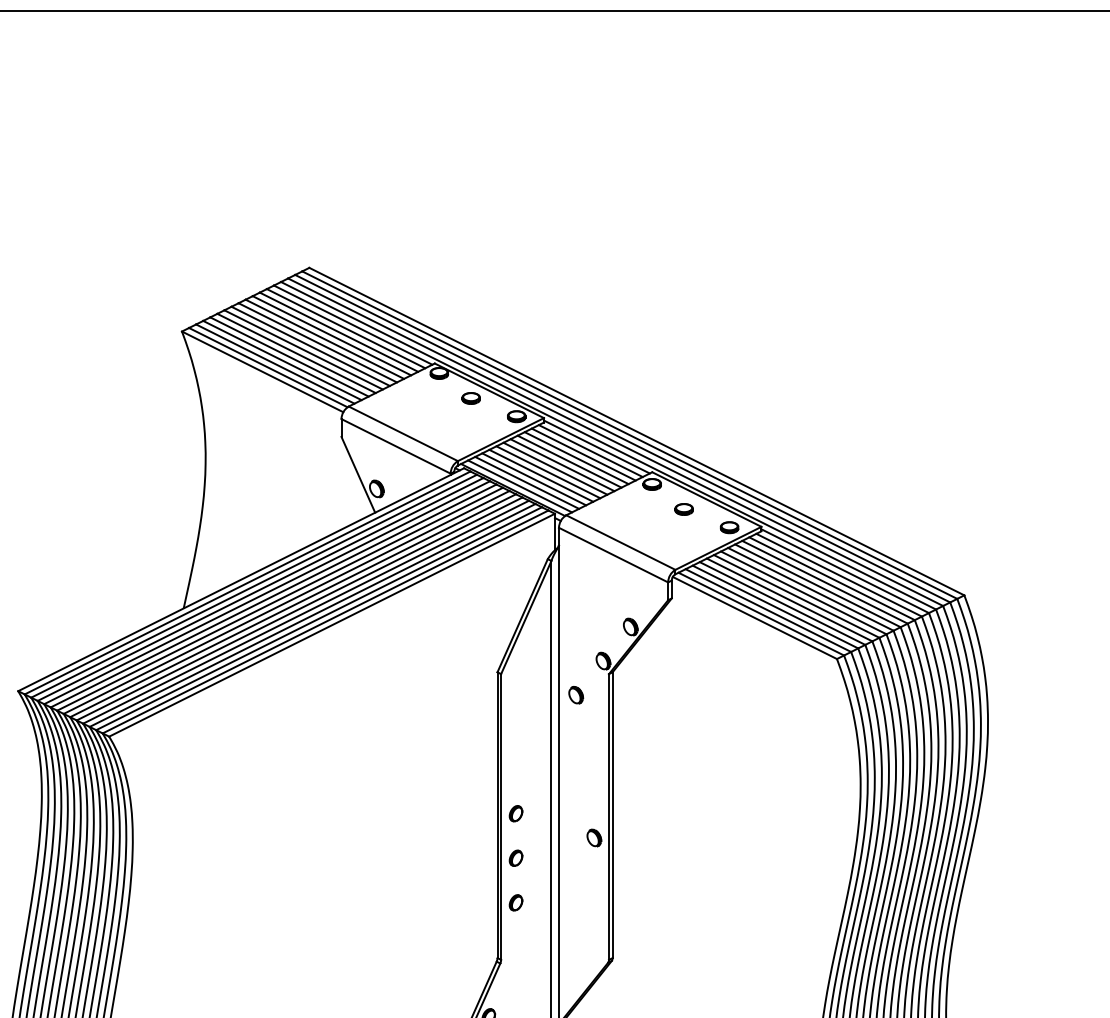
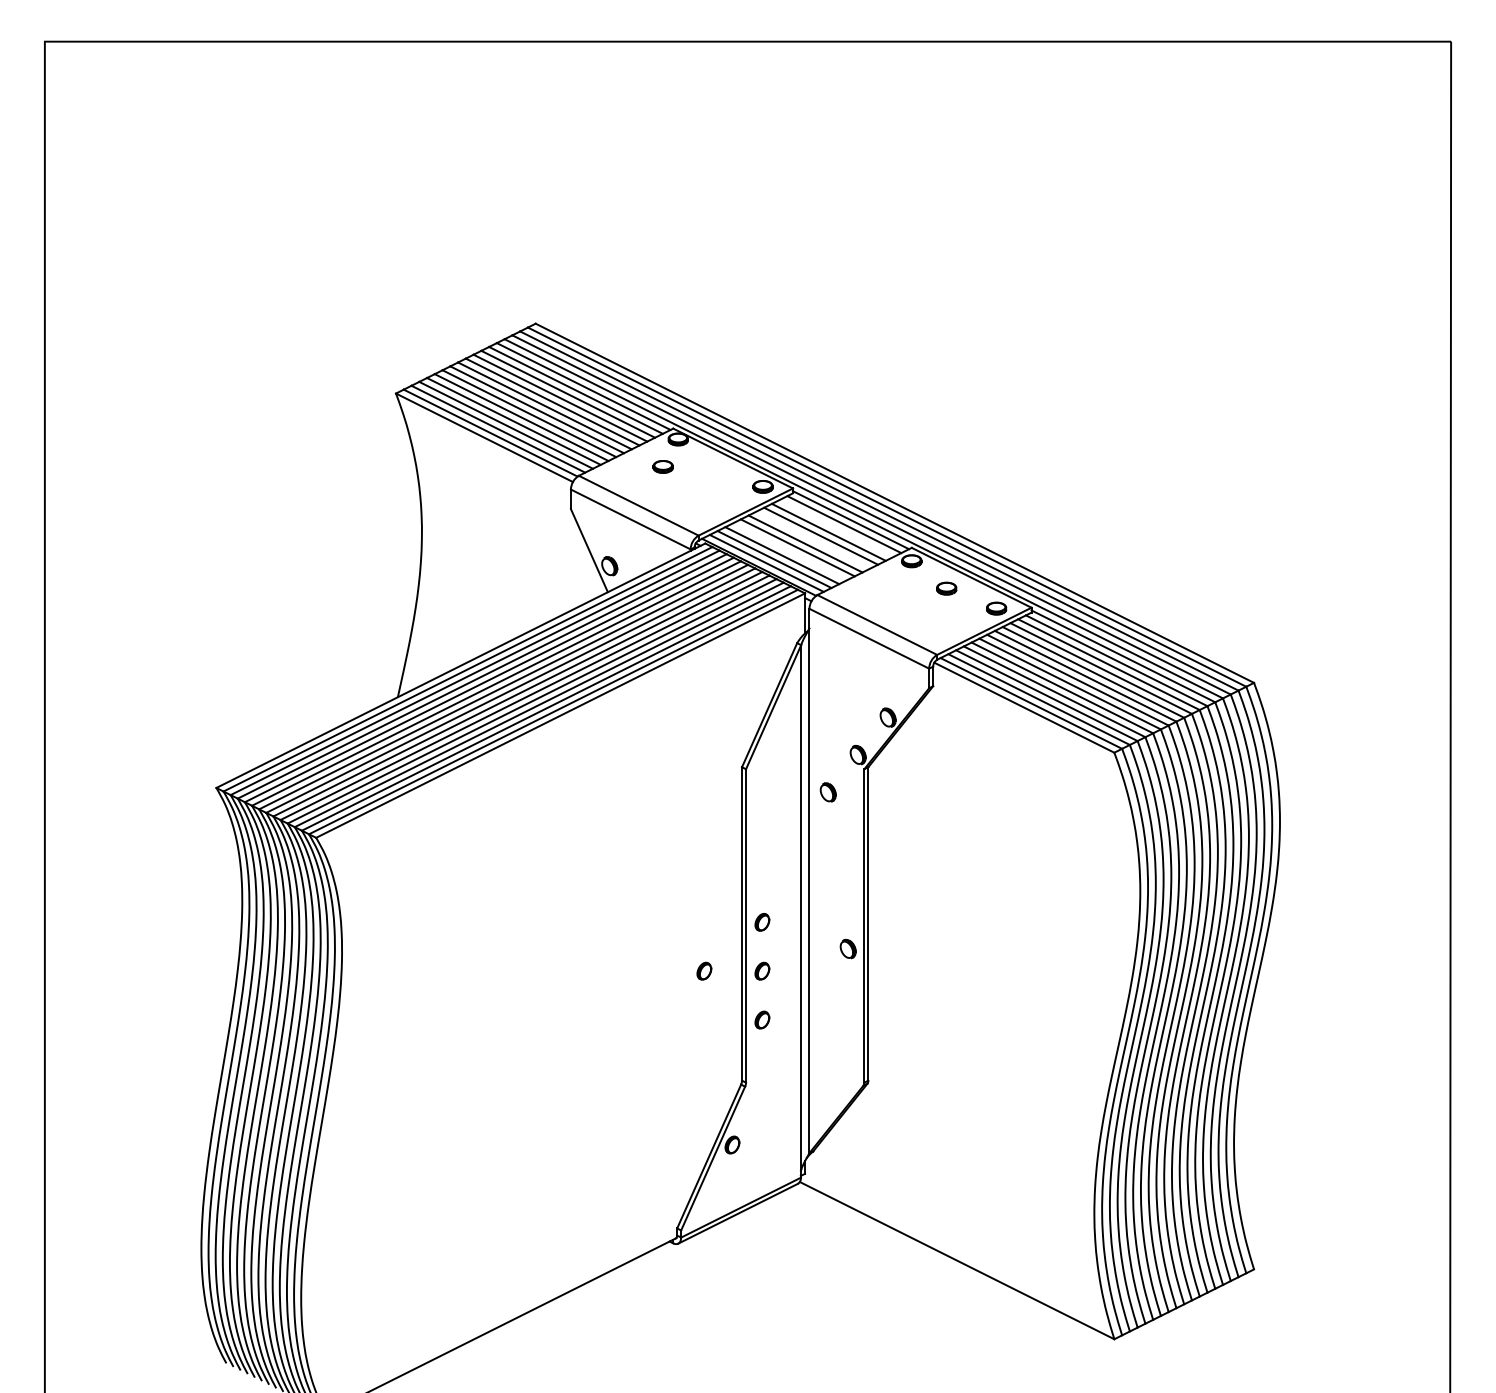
part: (470, 398) -> (662, 466), moved
line: (583, 454) -> (836, 528), removed
line: (562, 464) -> (813, 539), removed
line: (541, 475) -> (790, 551), removed
part: (463, 857) -> (704, 970), added

